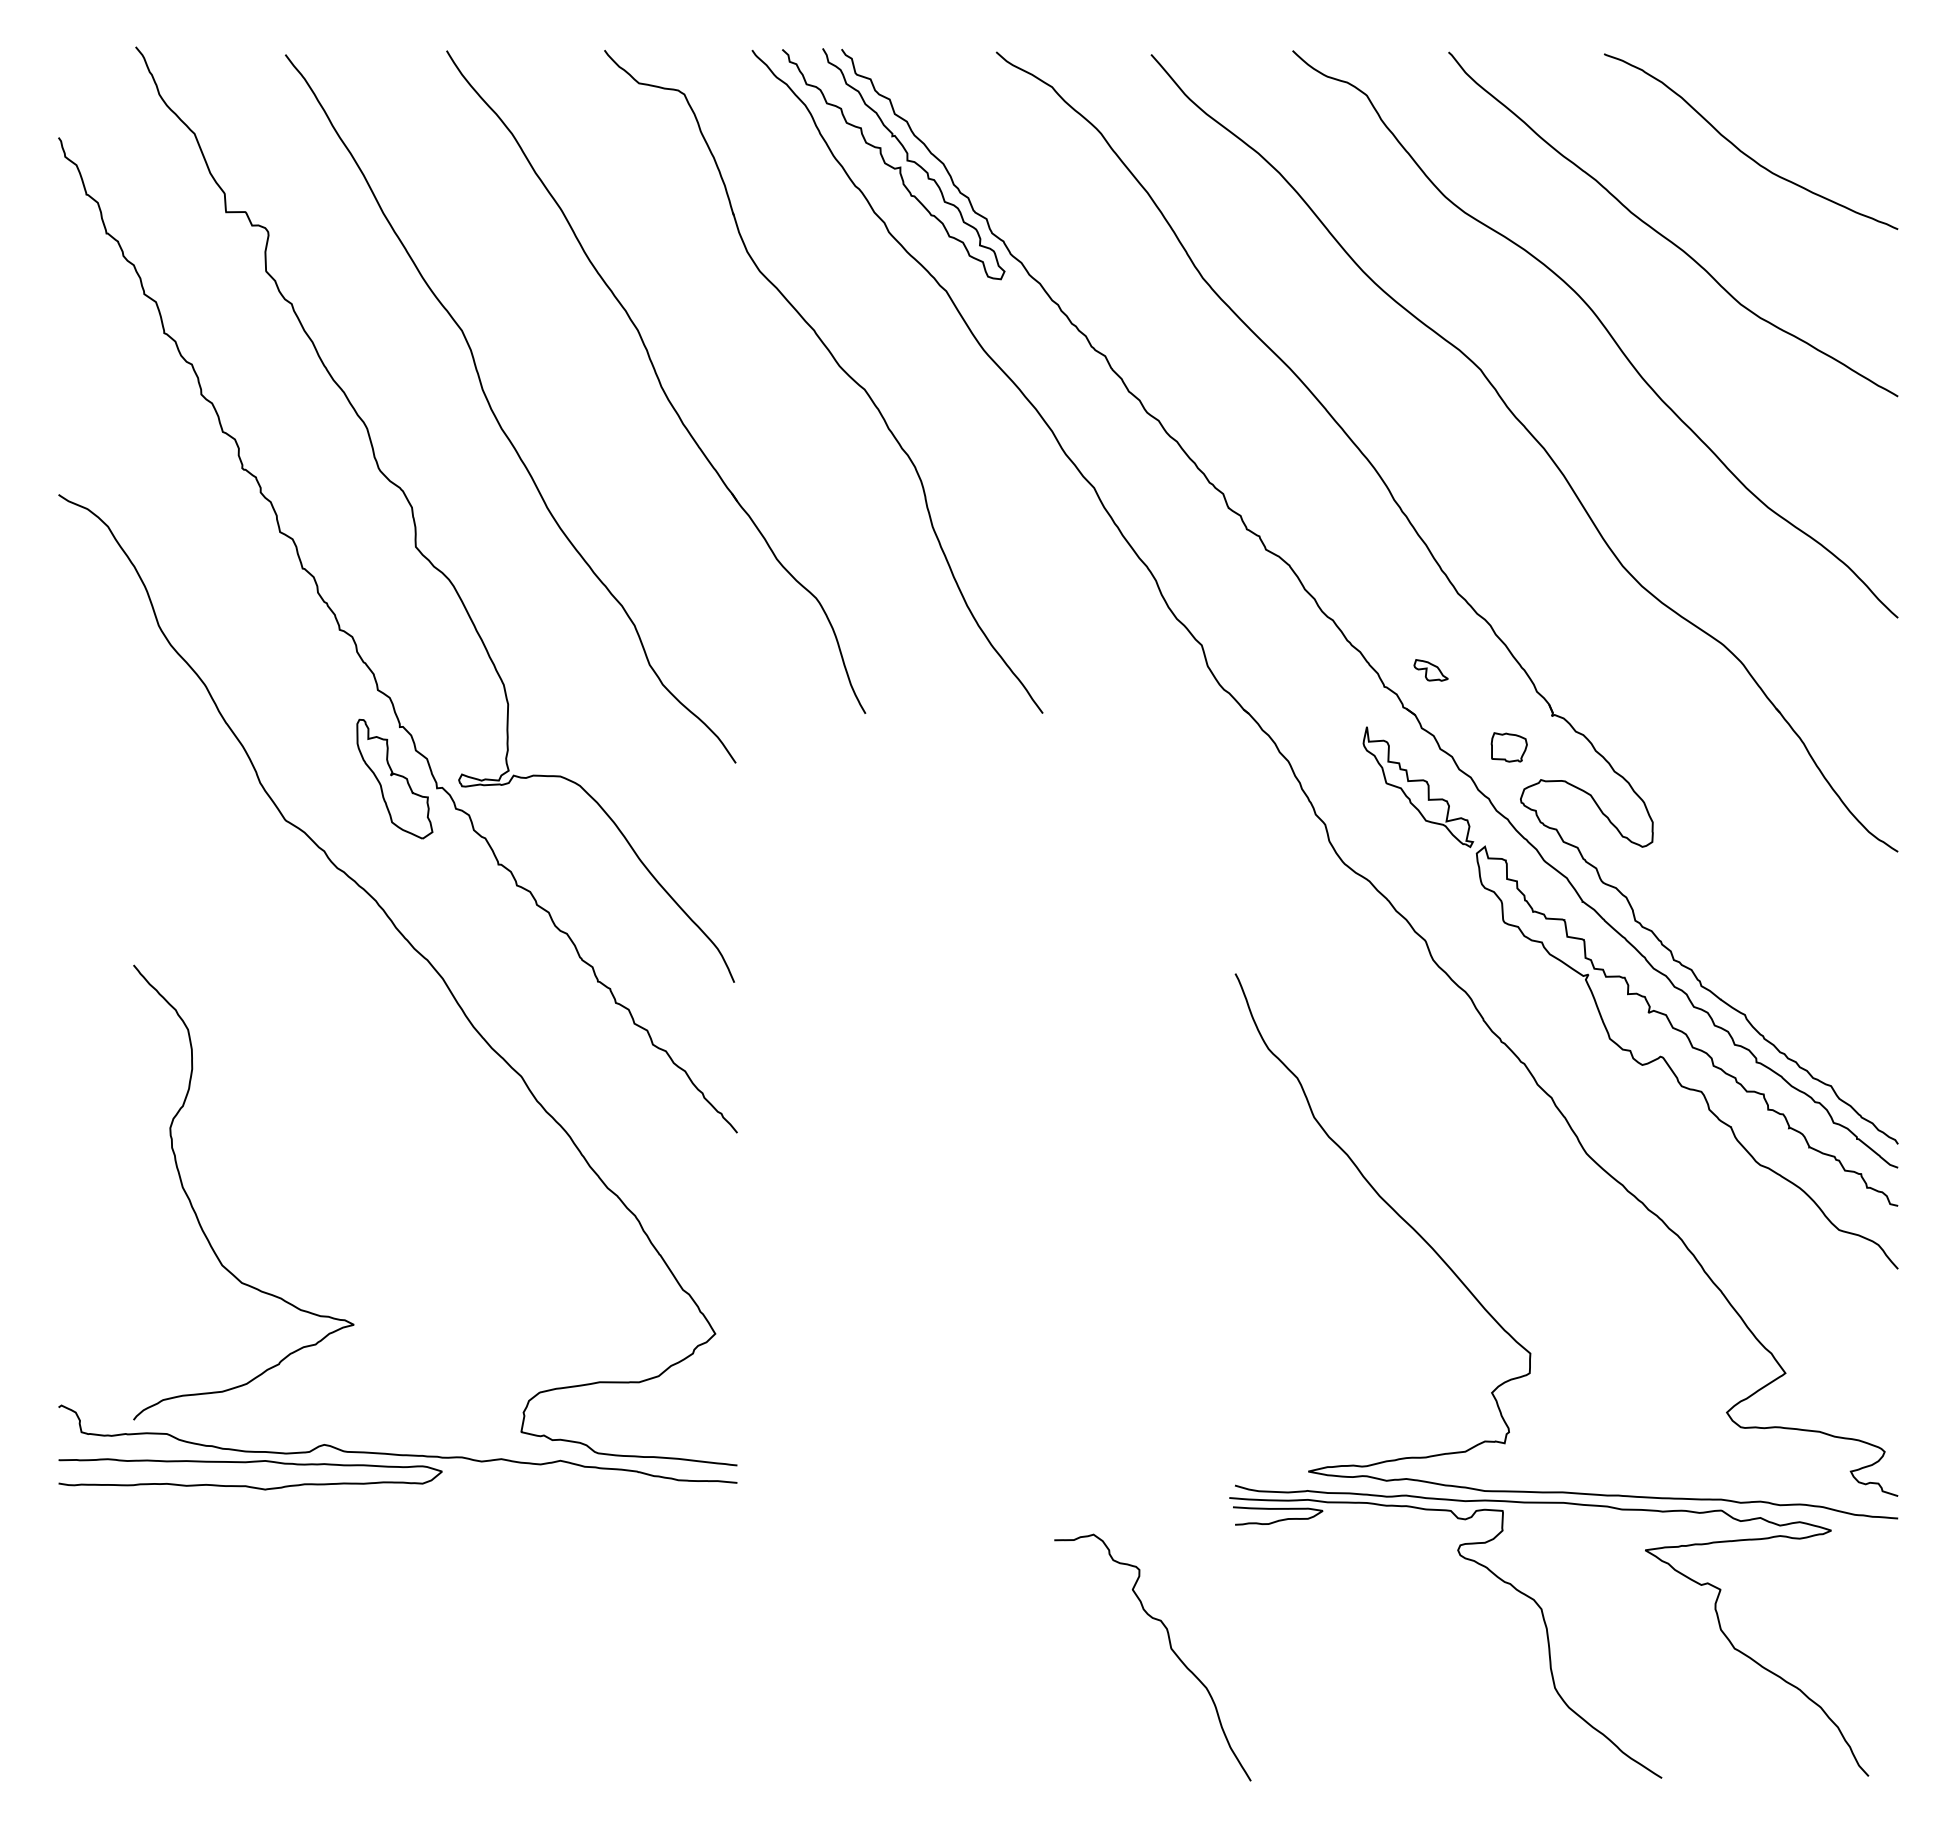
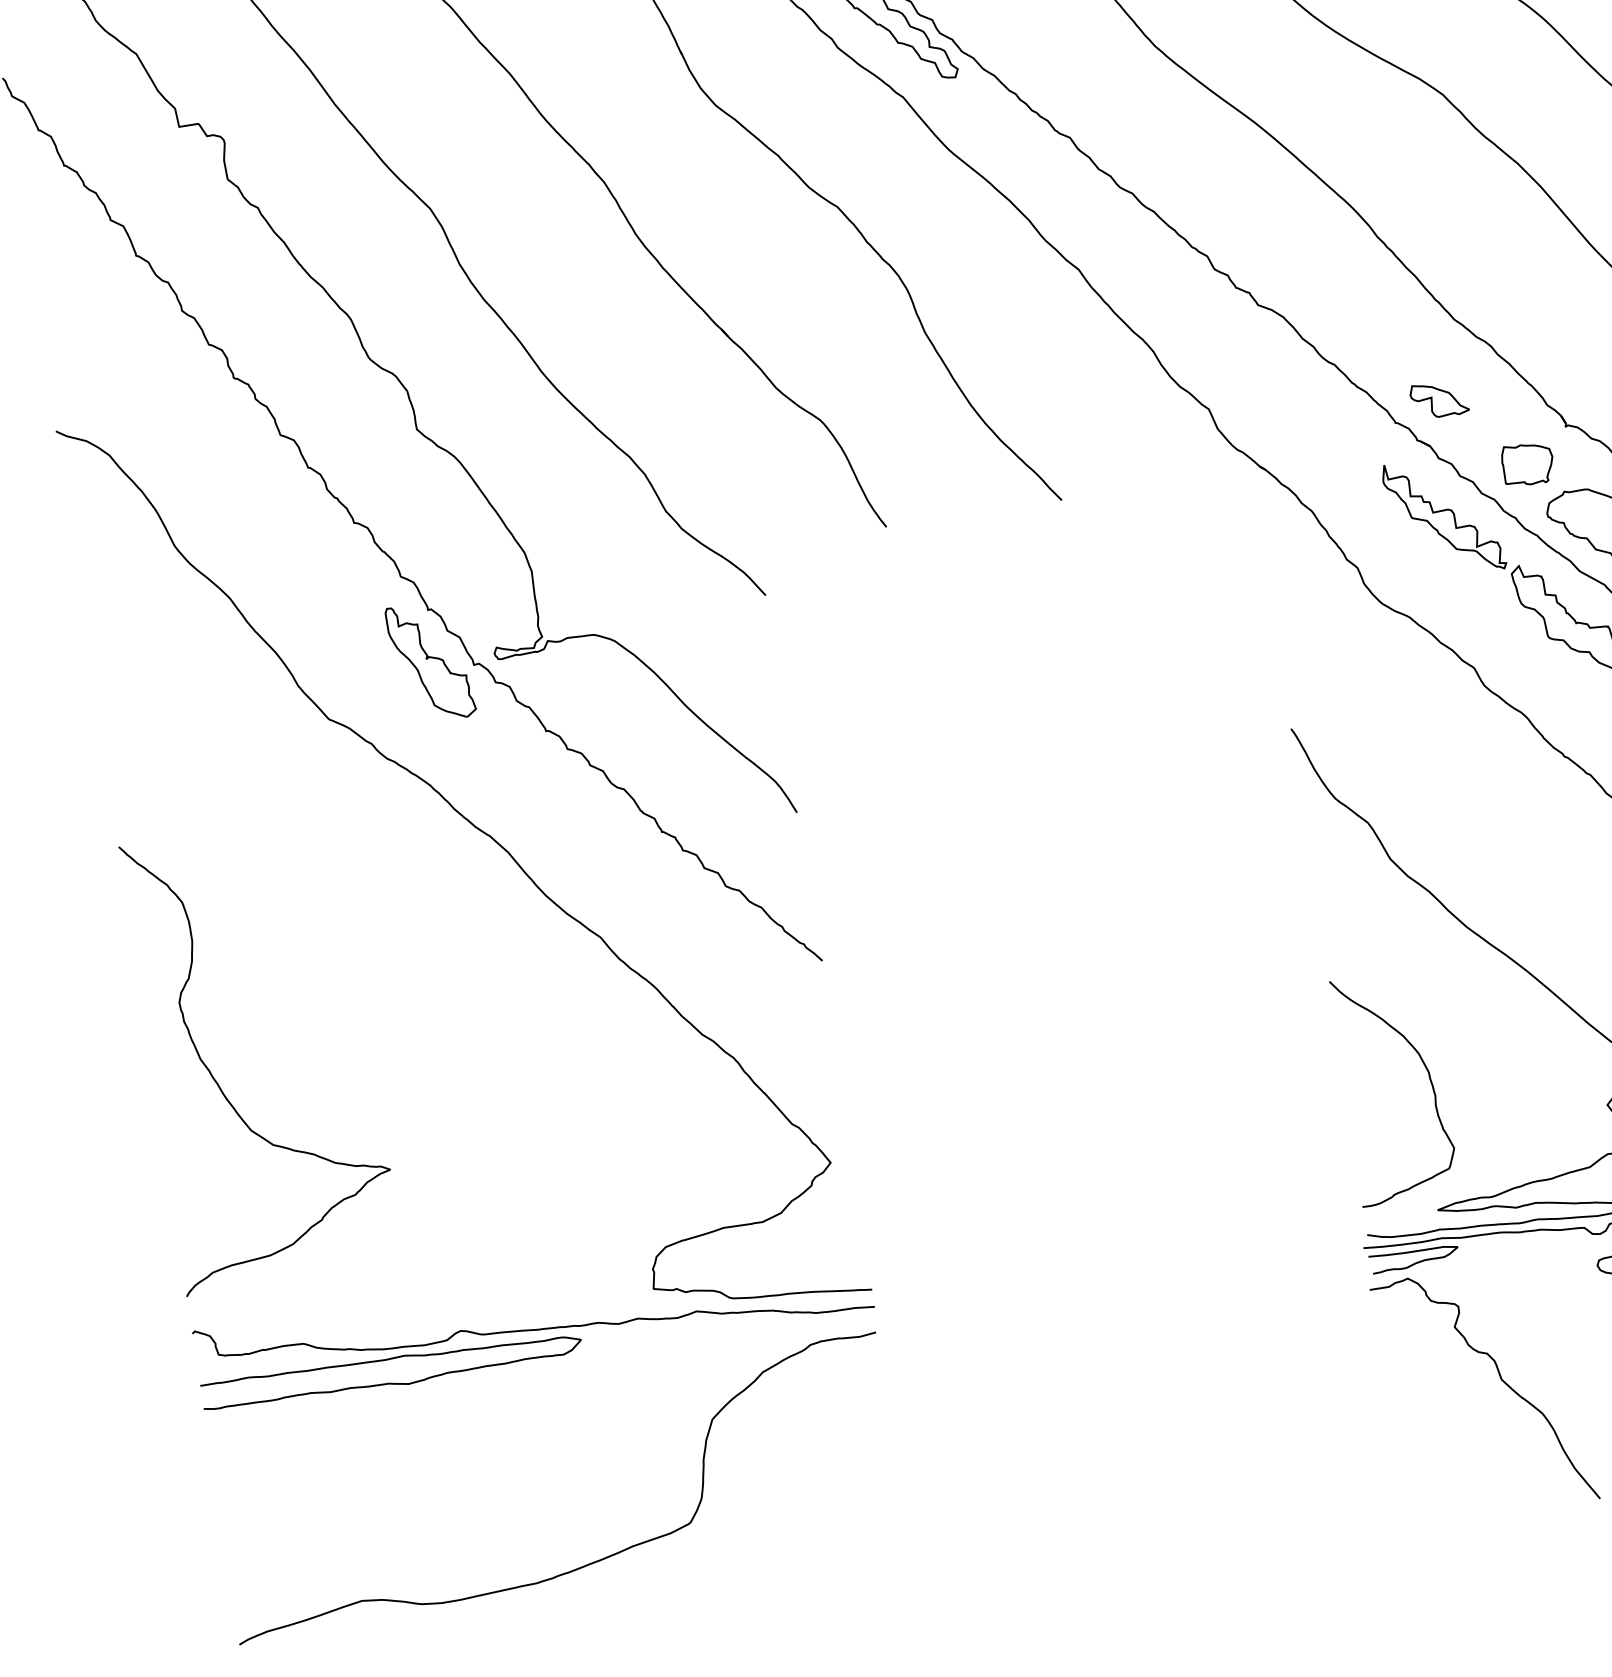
part: (1430, 670) -> (1438, 399), size x1.67
part: (1509, 747) -> (1528, 464), size x1.43
curve: (197, 1215) -> (219, 1084), moved
curve: (1319, 1341) -> (1429, 1079), added
curve: (1170, 1649) -> (1500, 1380), moved
curve: (417, 1693) -> (590, 1562), added

